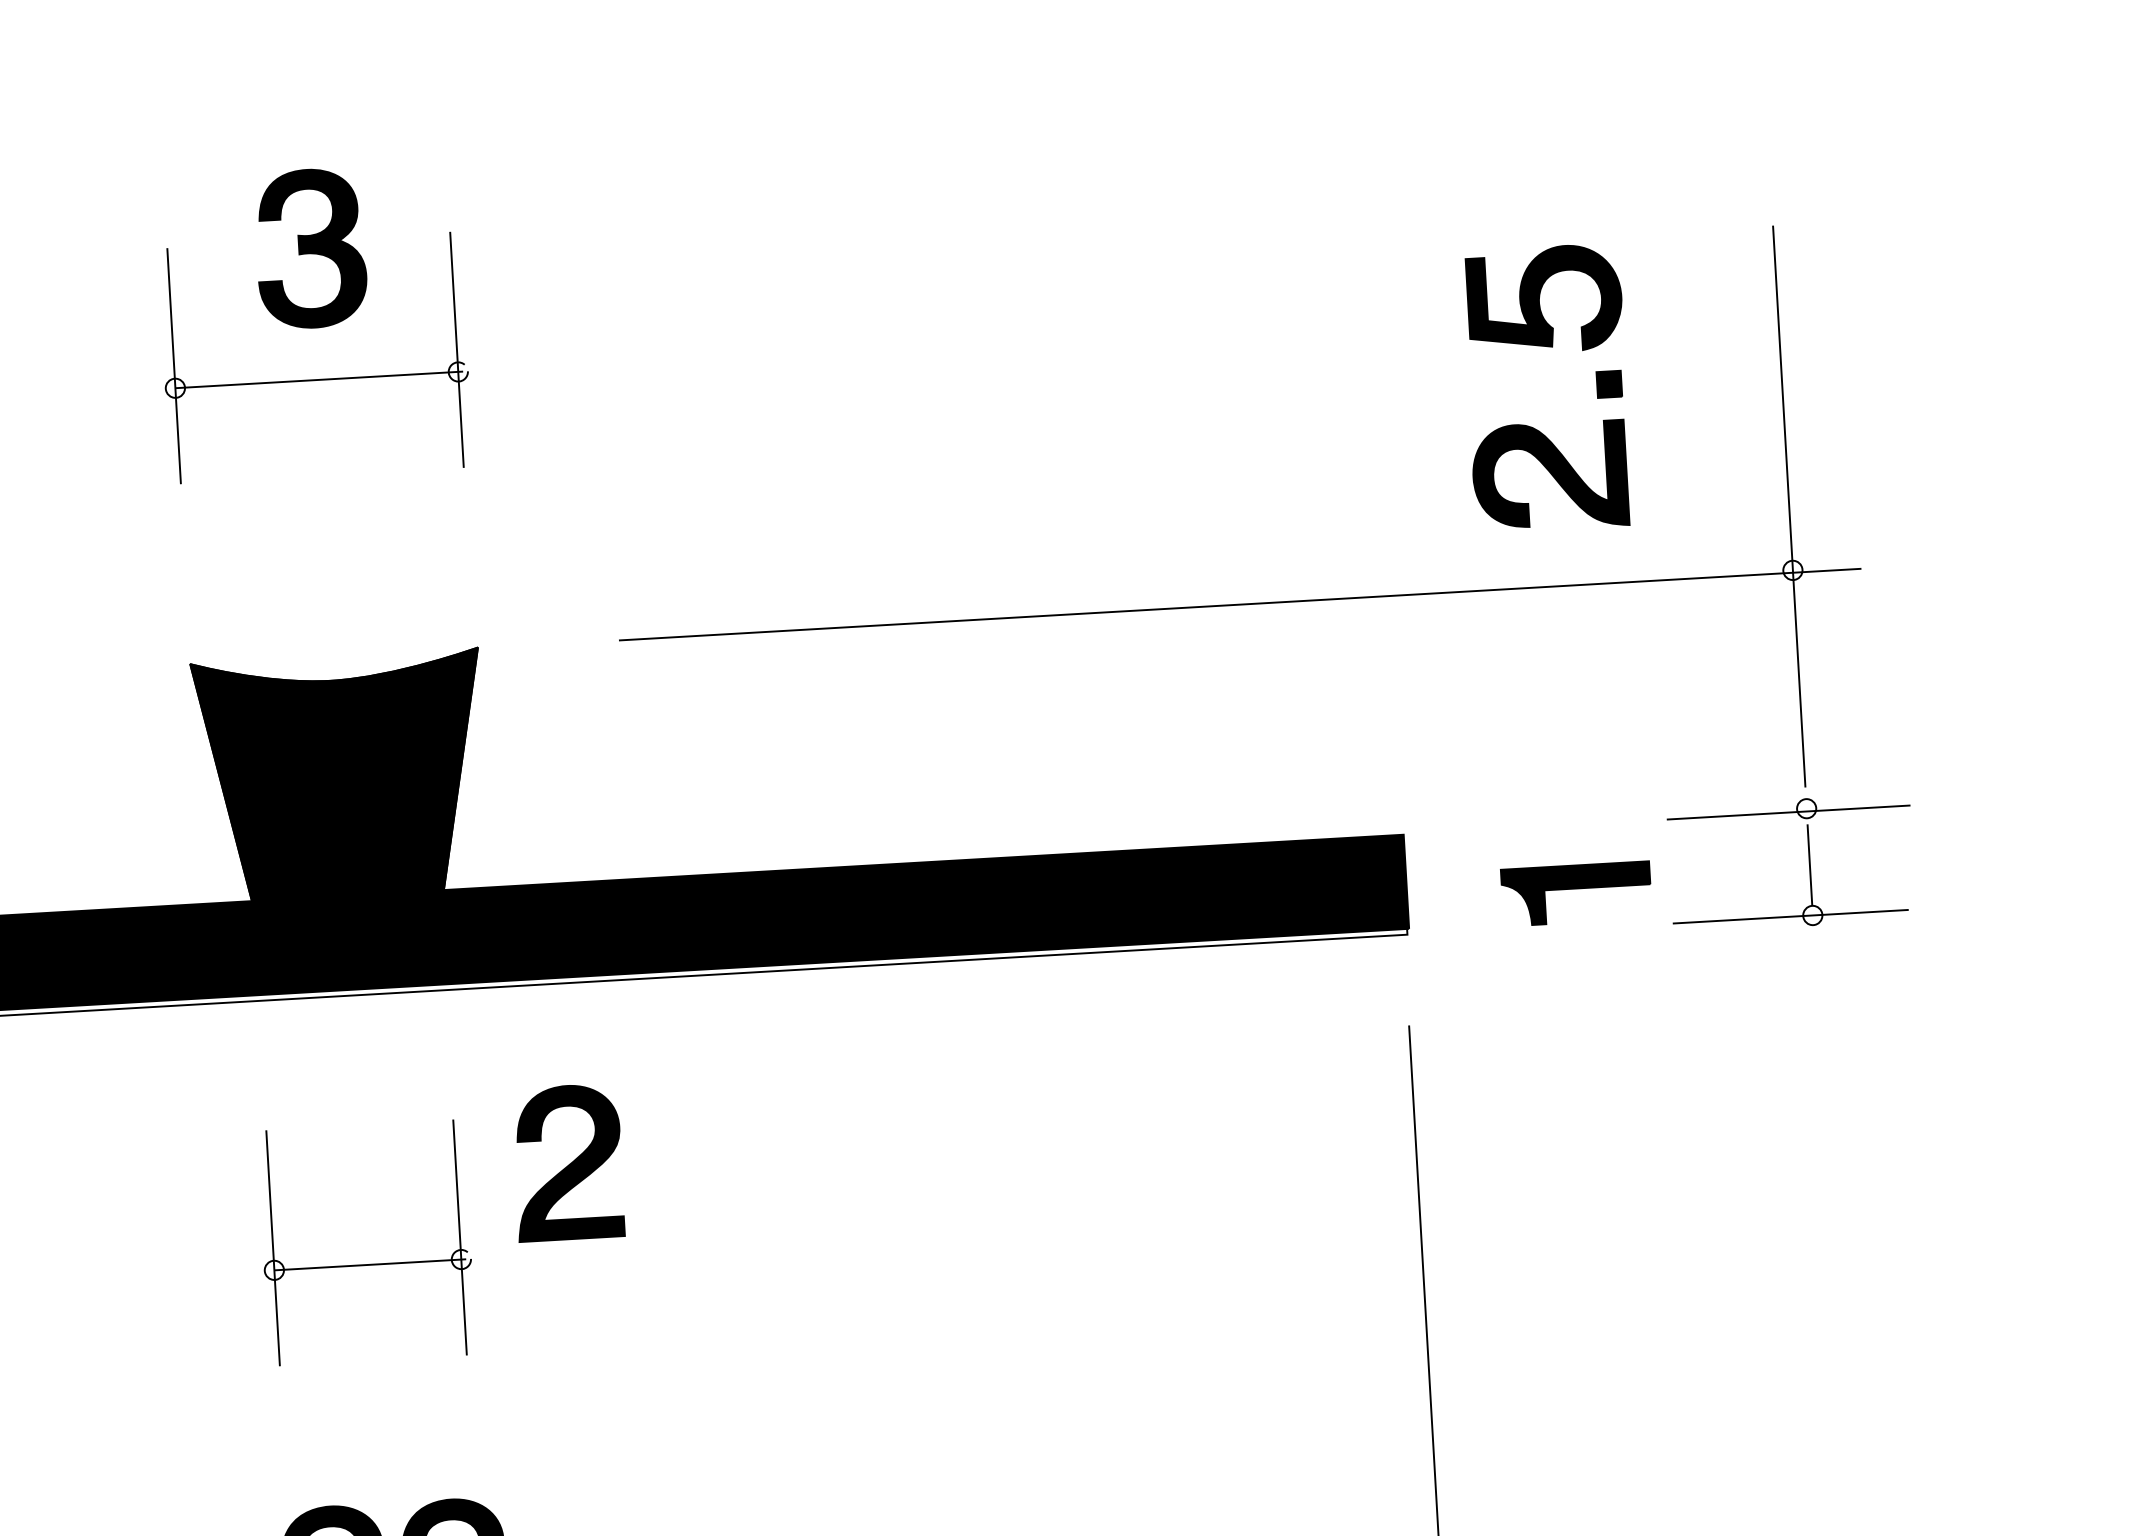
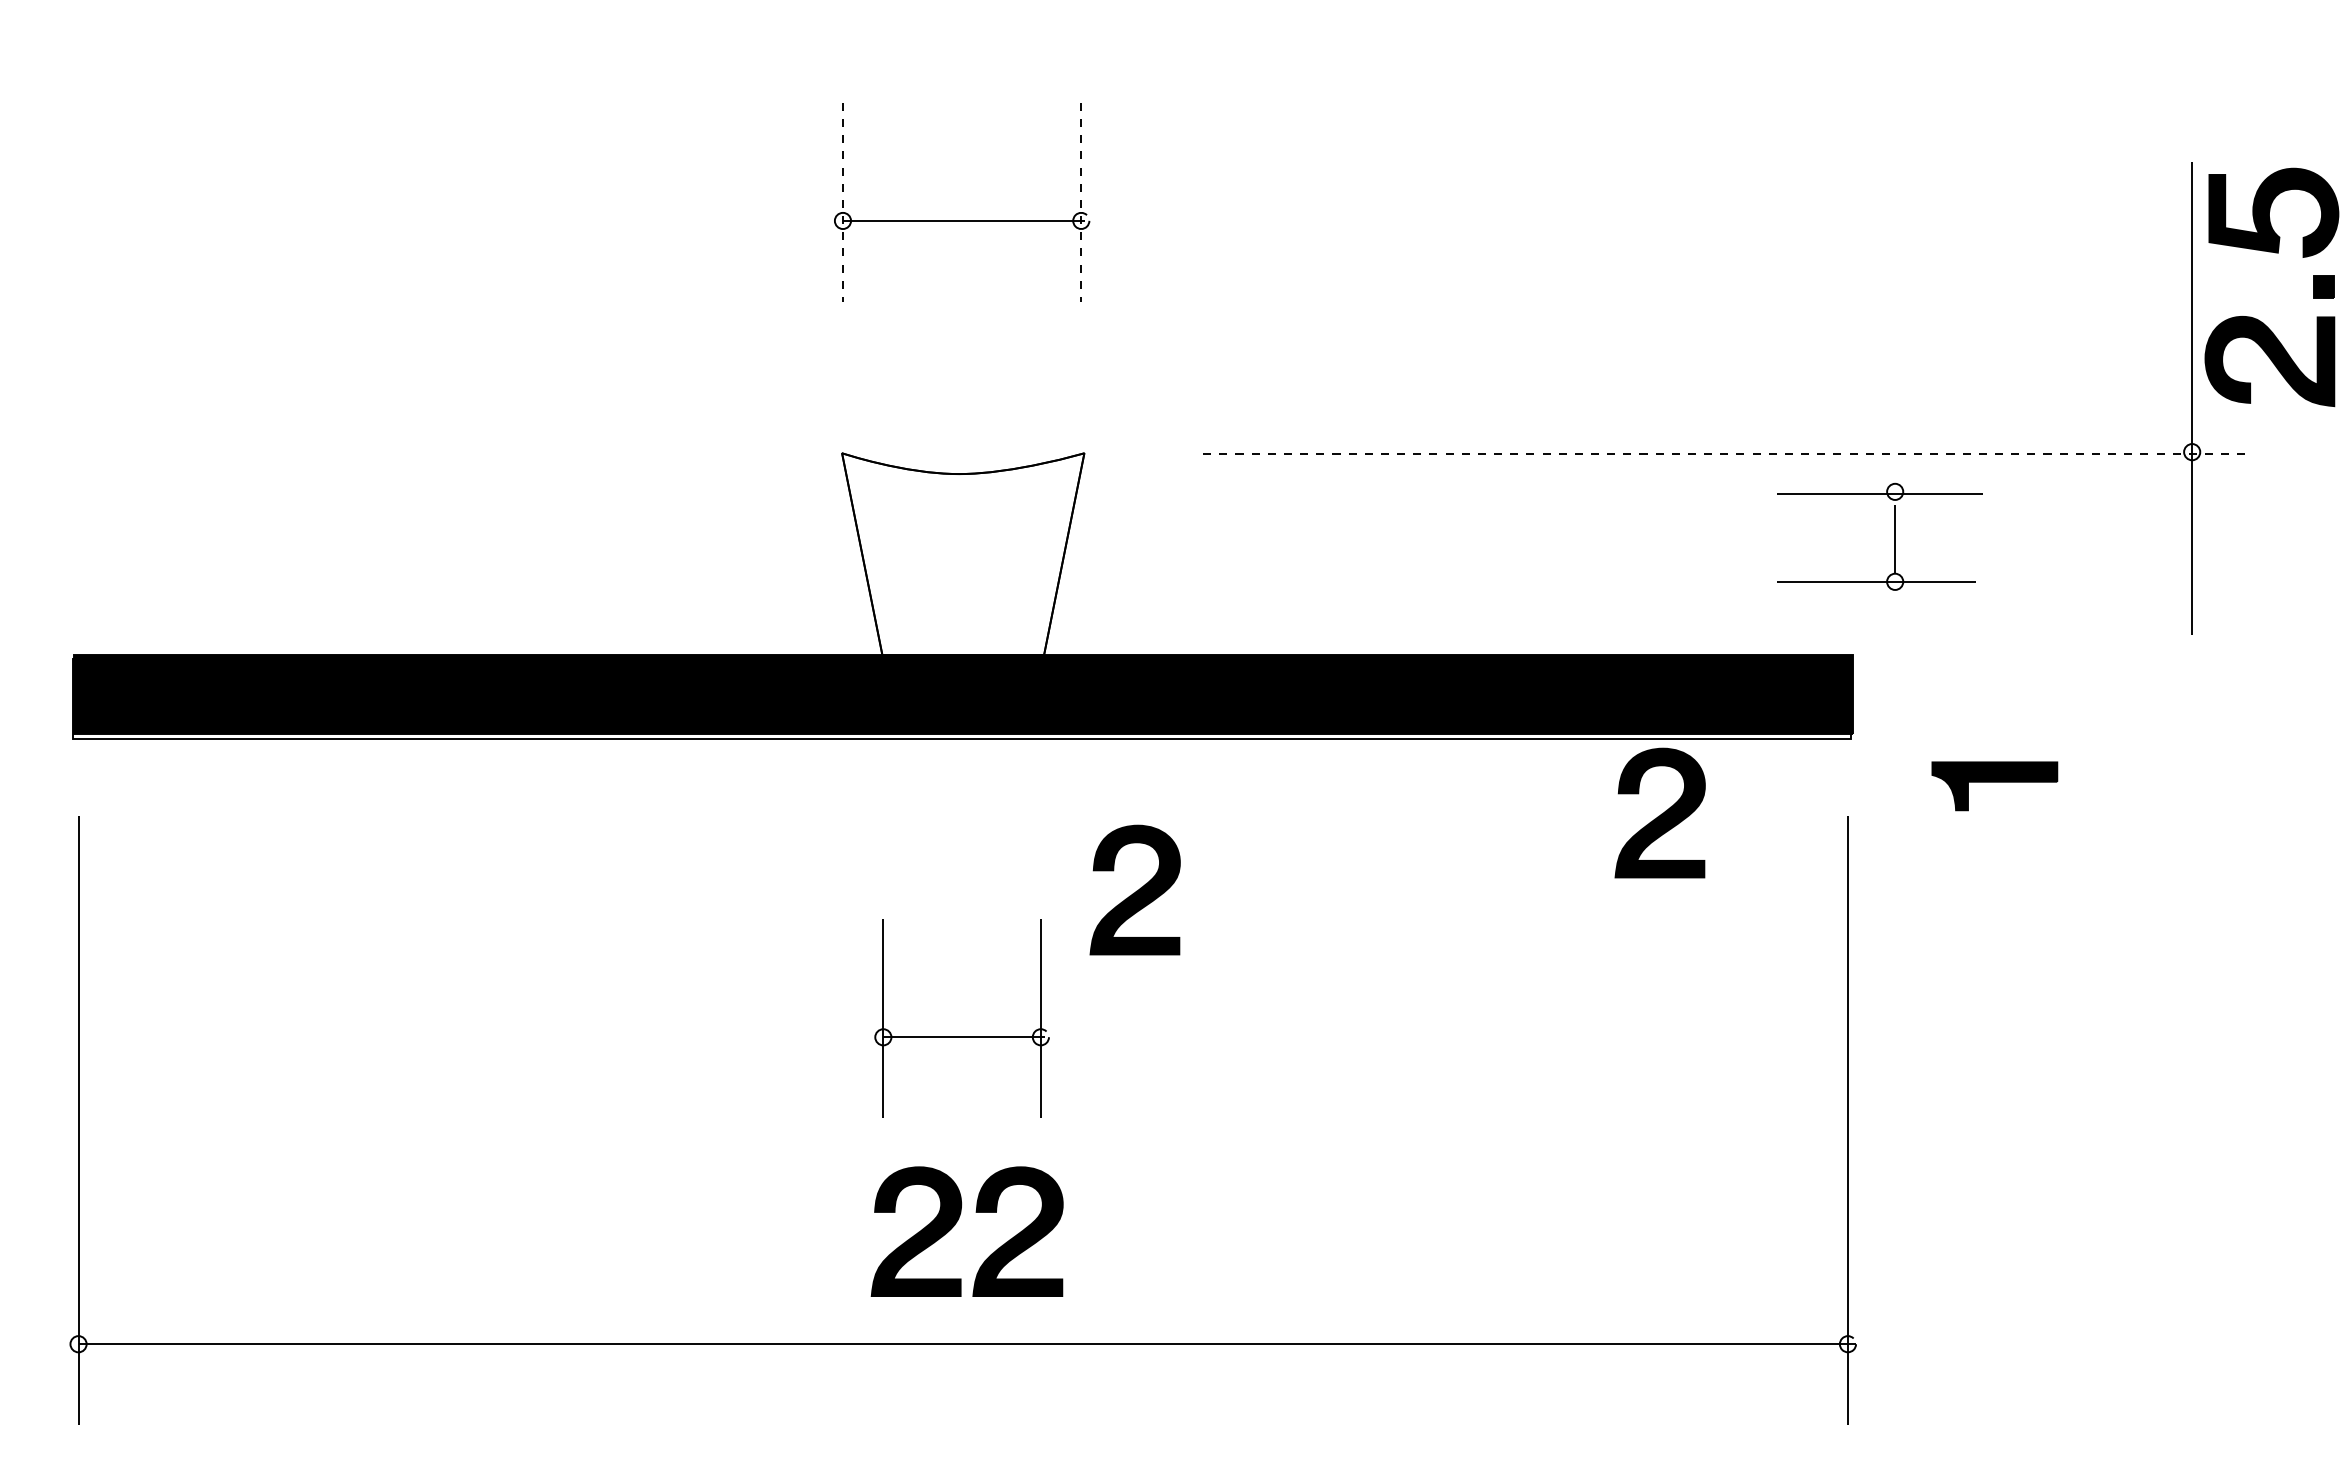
part: (310, 248) -> (963, 110), removed
part: (1549, 347) -> (2275, 253), moved
line: (457, 350) -> (1081, 202), solid -> dashed
line: (173, 366) -> (842, 202), solid -> dashed
line: (1240, 605) -> (1726, 454), solid -> dashed
fill: (341, 776) -> (963, 554), removed
part: (1808, 861) -> (1894, 536), moved
part: (1576, 894) -> (1994, 786), moved
part: (1185, 1034) -> (1659, 812), added
part: (367, 1264) -> (961, 1036), moved

